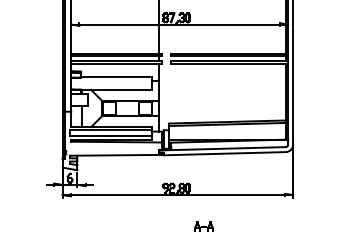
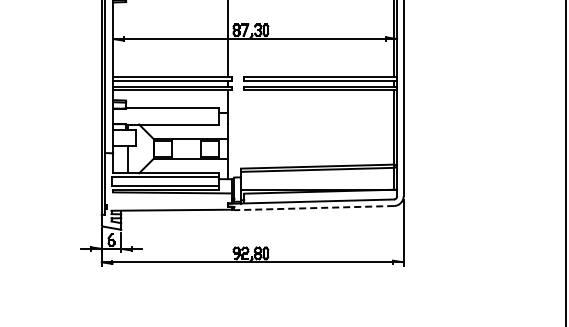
line: (225, 153) -> (314, 208), solid -> dashed
part: (203, 226) -> (286, 303), removed

